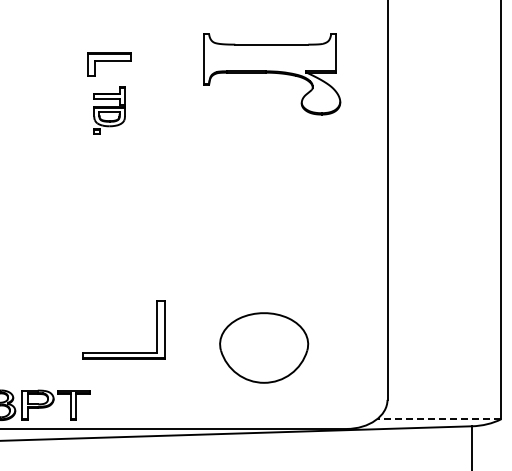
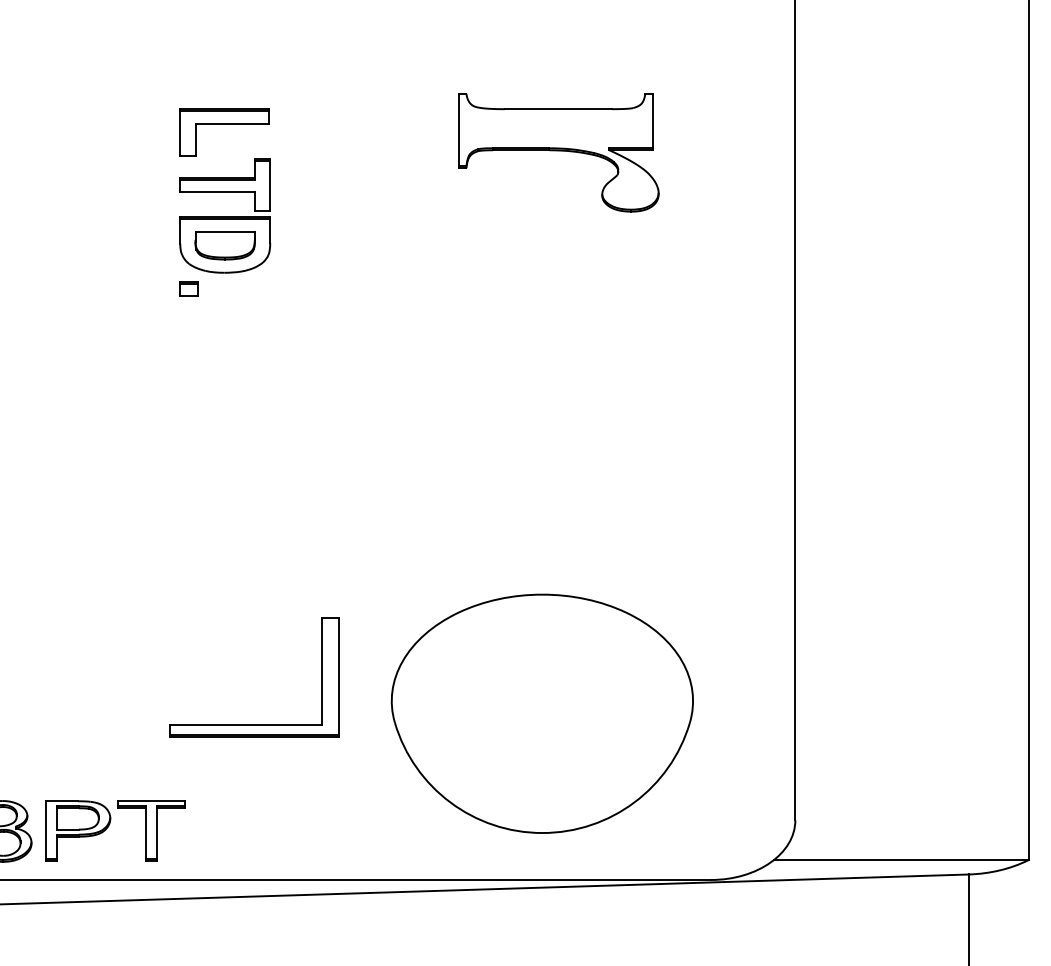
part: (272, 74) -> (559, 152), size x0.71
part: (109, 110) -> (224, 226), size x1.43
part: (263, 347) -> (540, 712), size x1.67
line: (438, 419) -> (899, 860), dashed -> solid

